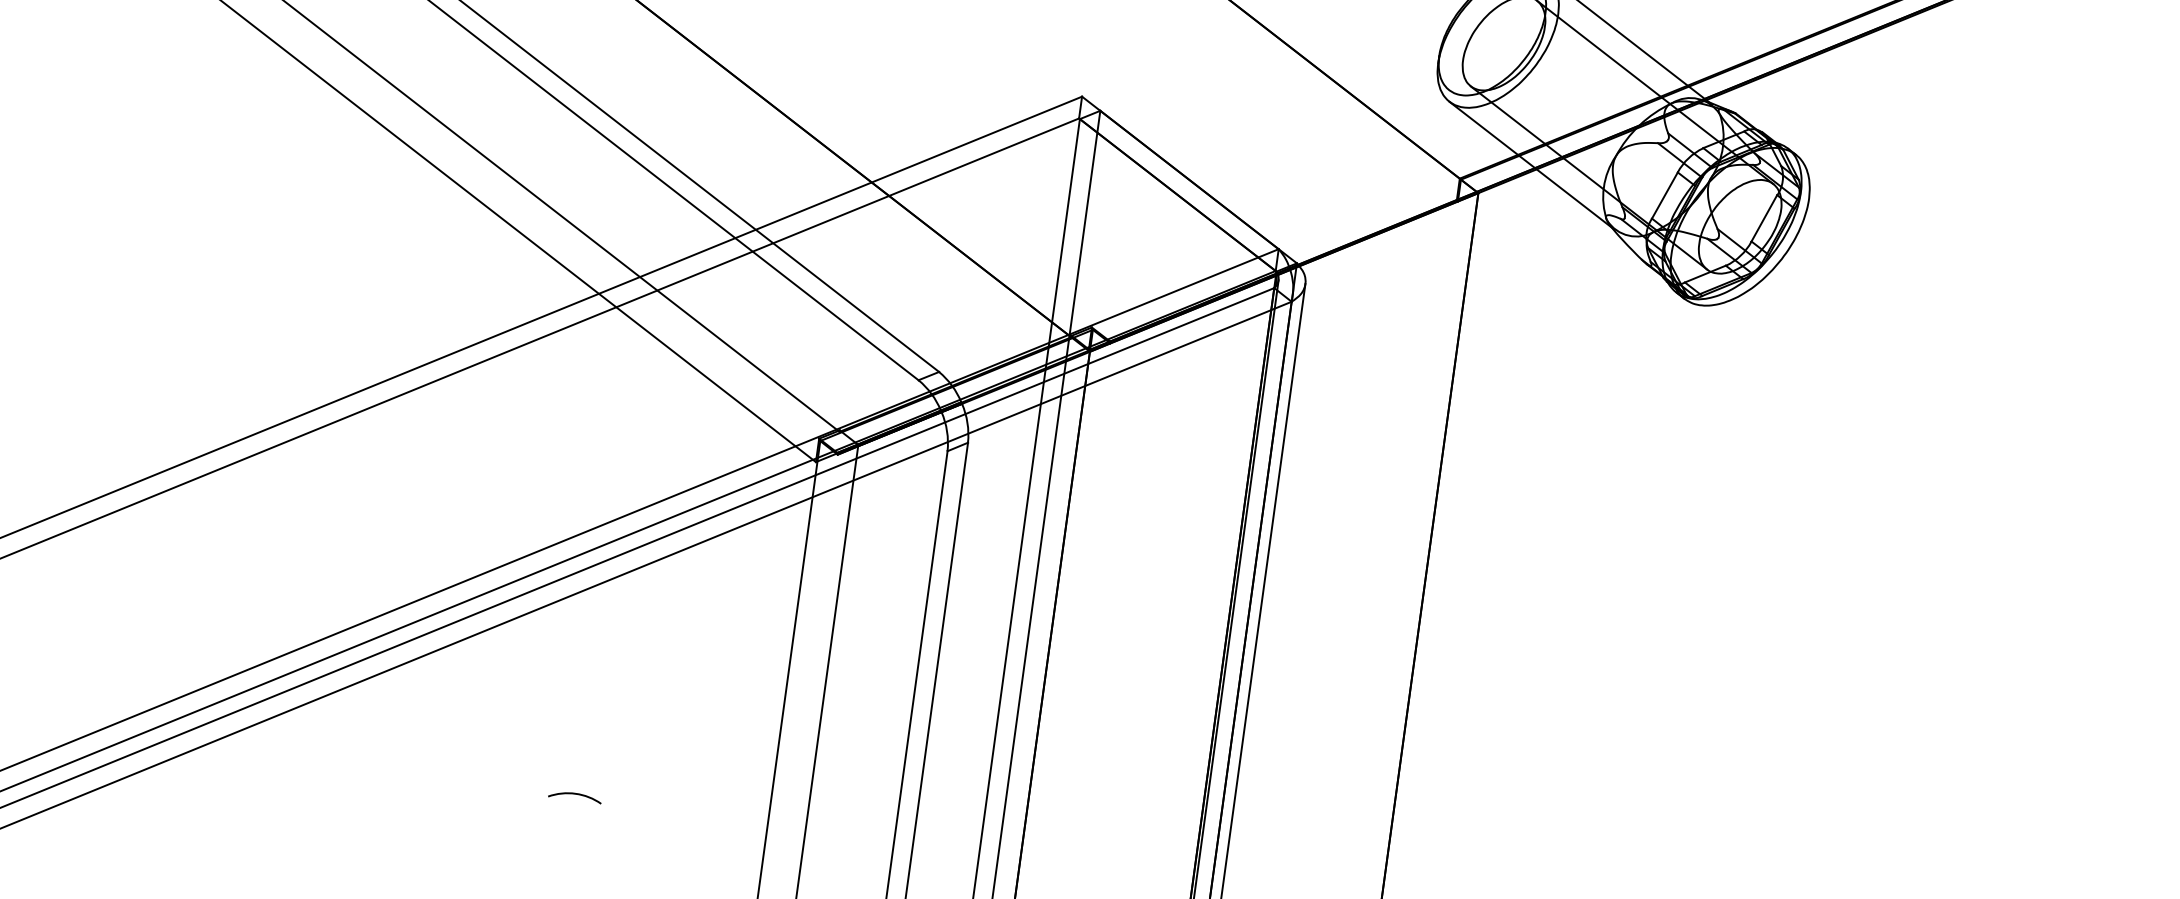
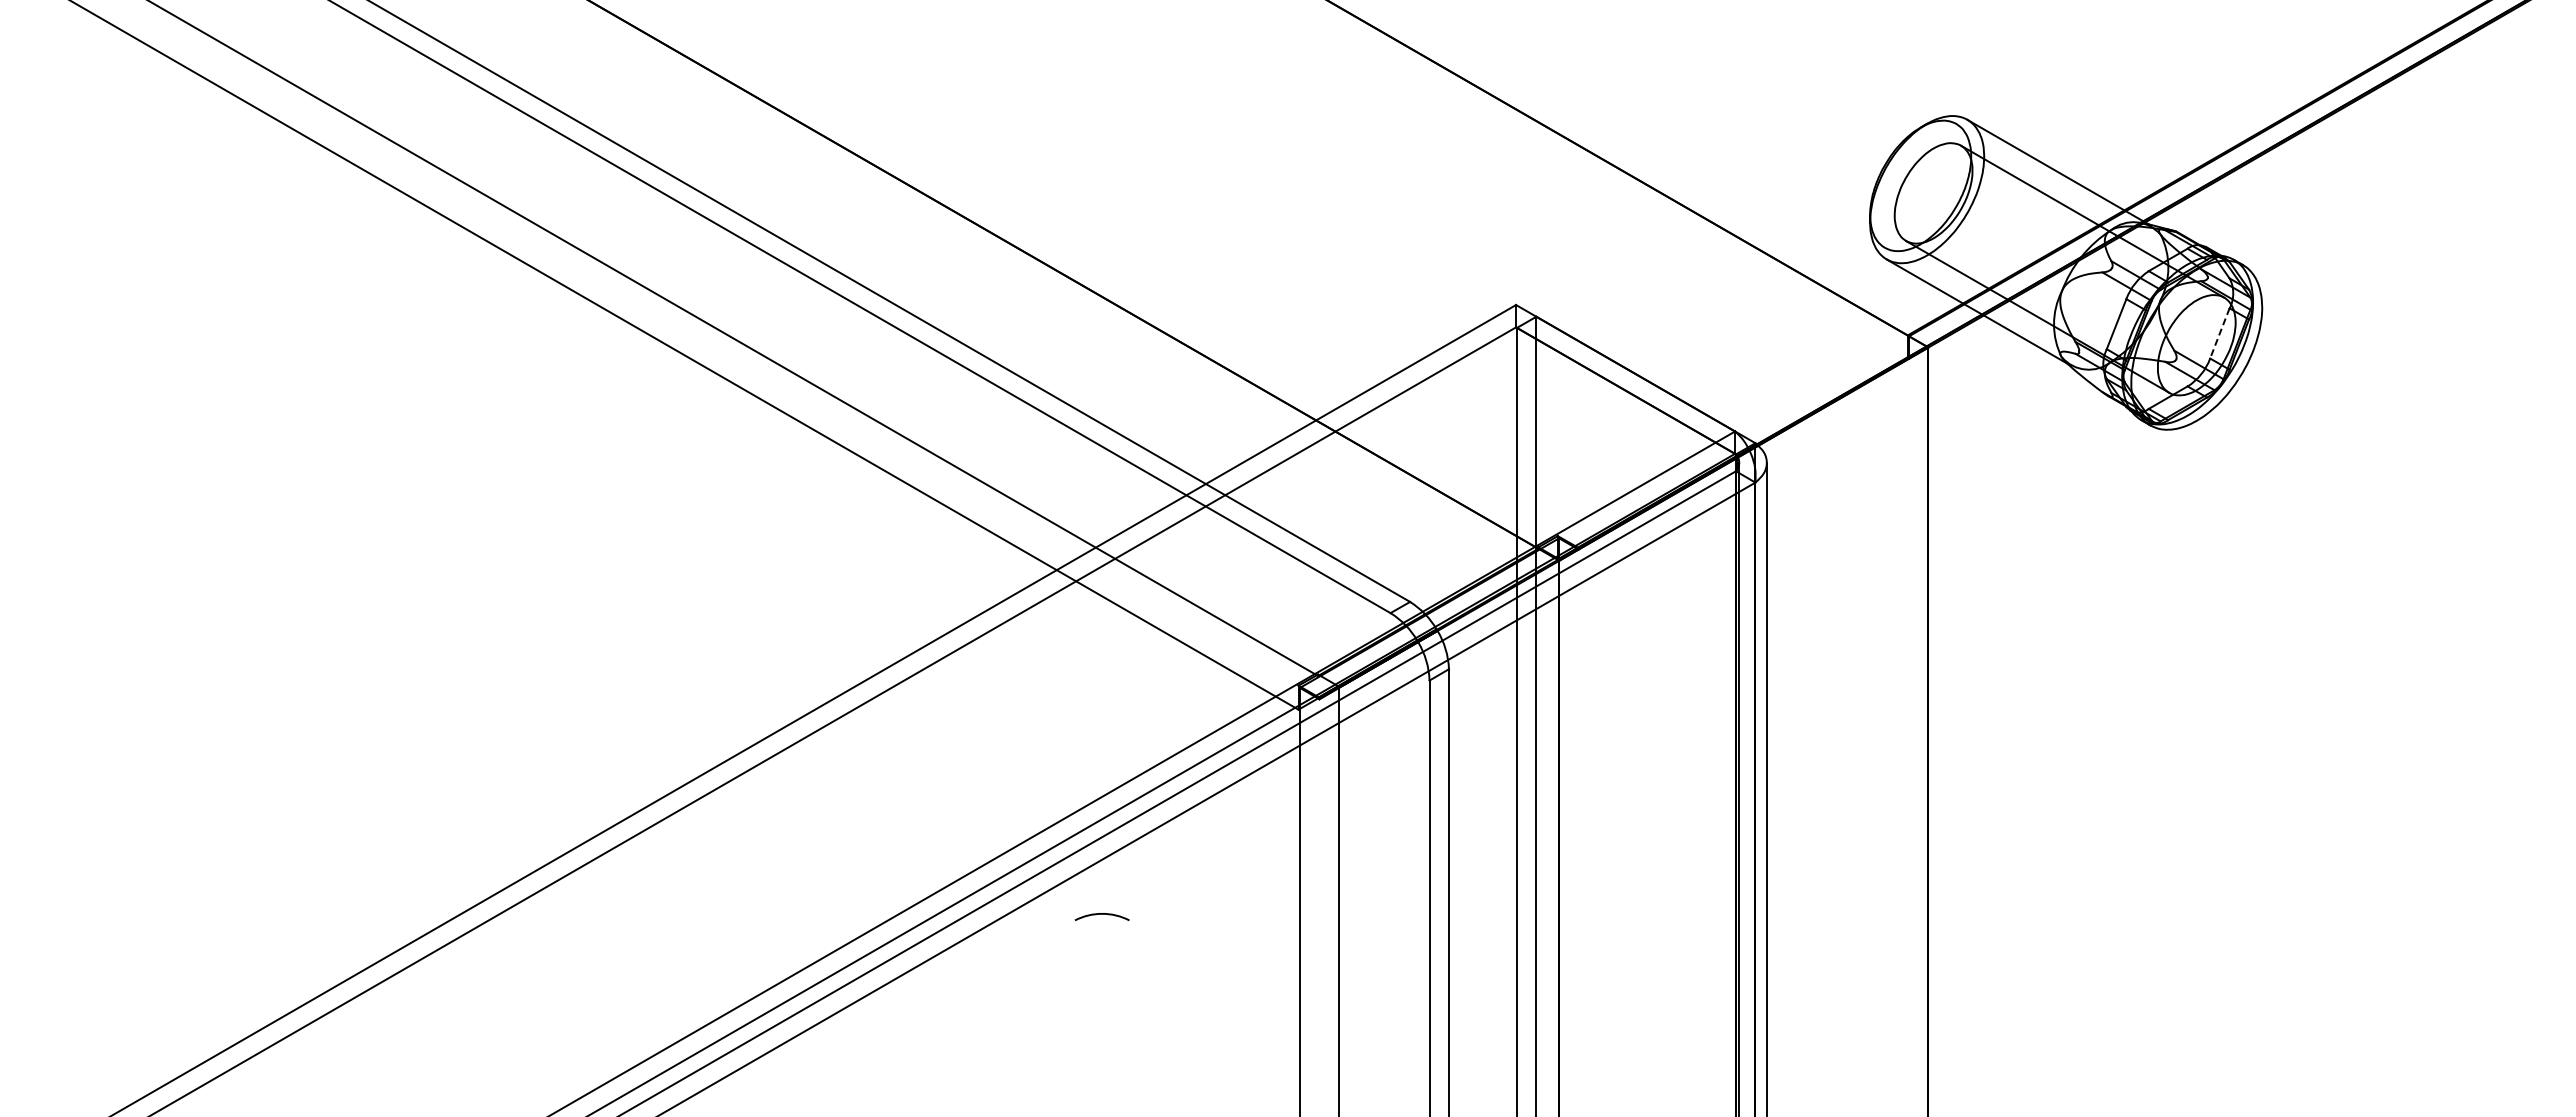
line: (1763, 218) -> (2219, 333), solid -> dashed
arc: (574, 794) -> (1101, 914), moved

